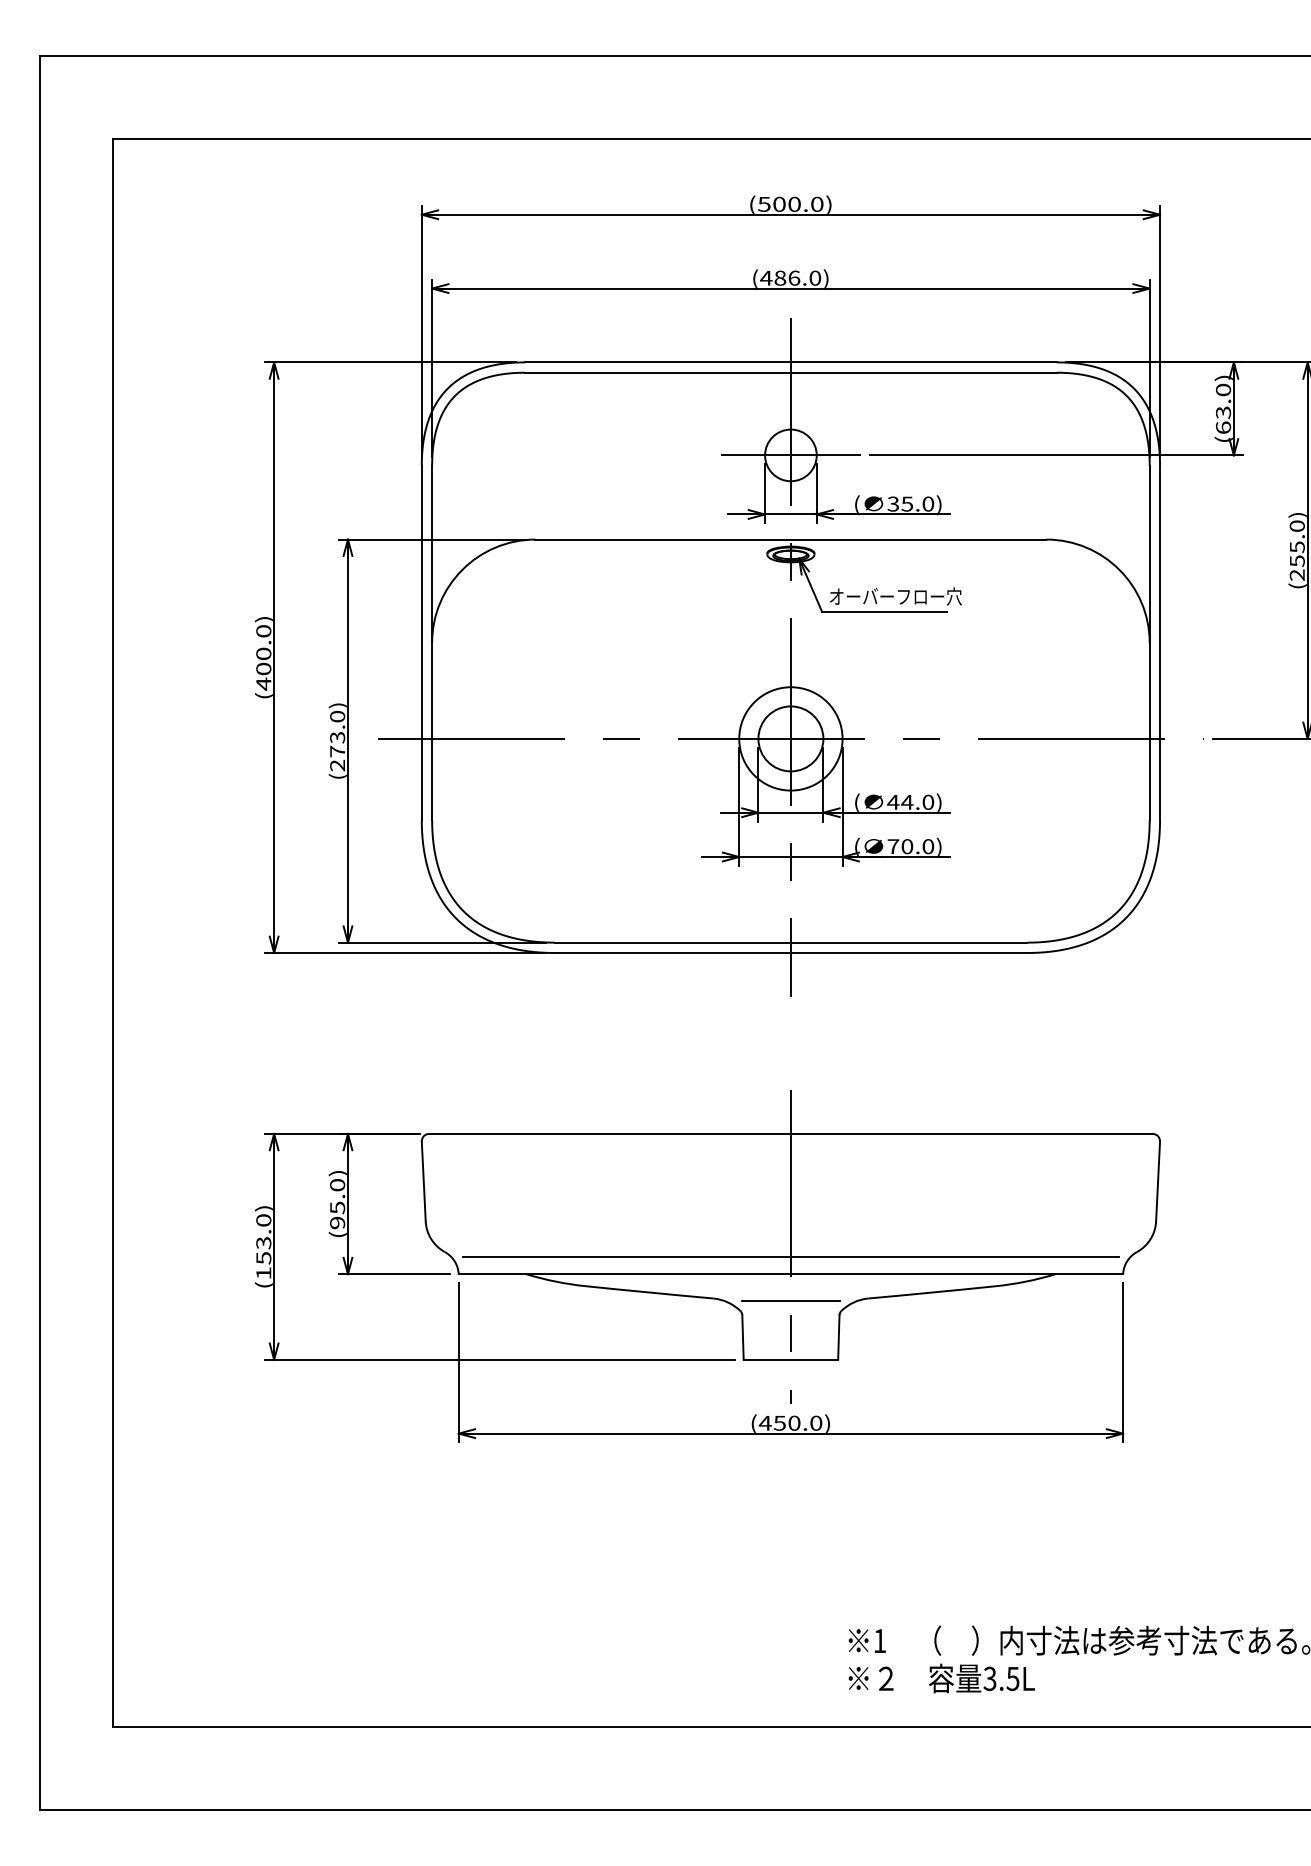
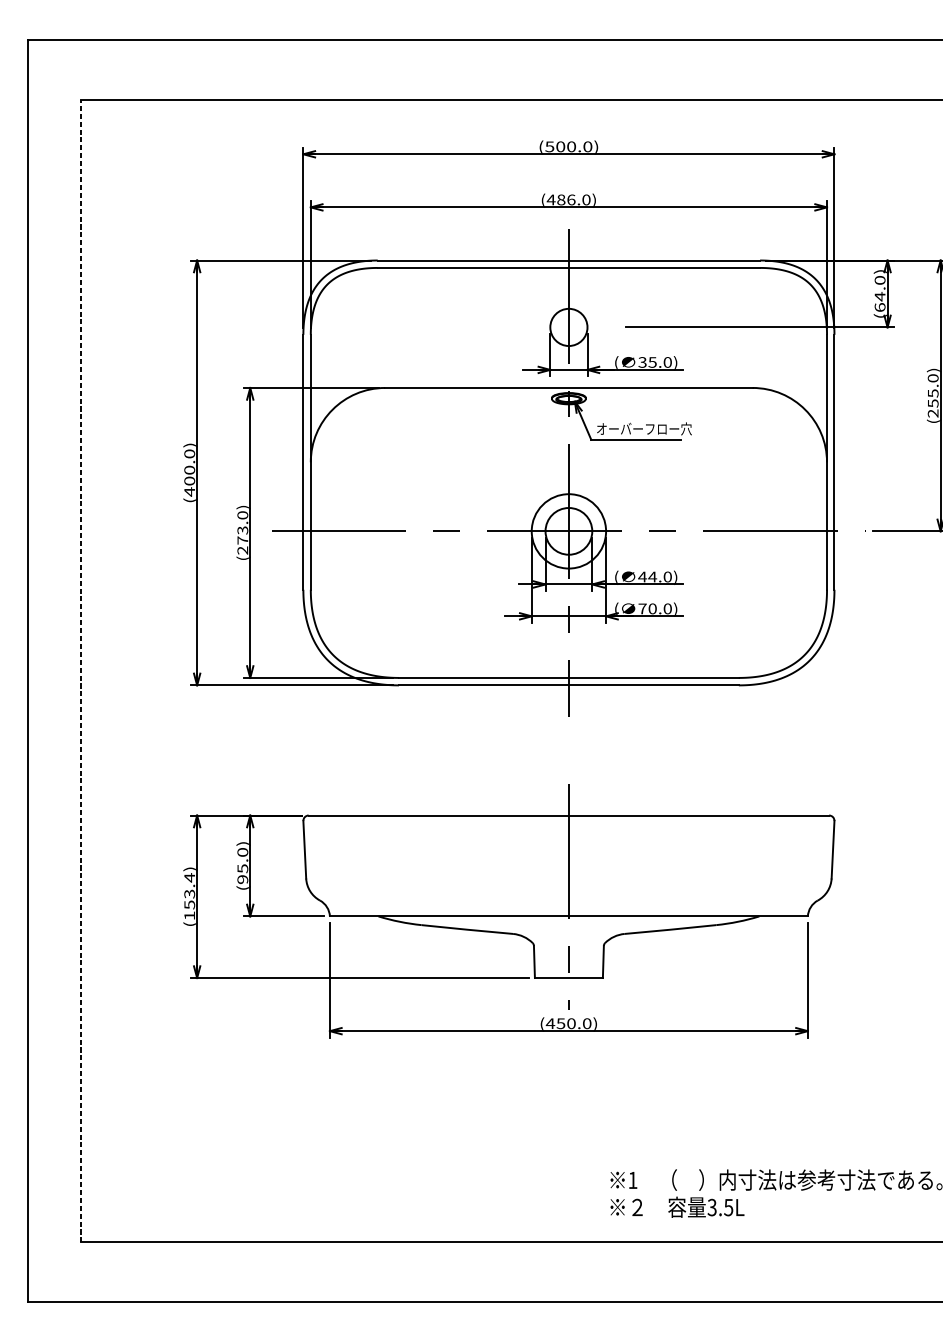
text: (1223, 412) -> (880, 296), (63.0) -> (64.0)
line: (790, 455) -> (568, 327), removed
line: (113, 932) -> (81, 670), solid -> dashed
text: (263, 1220) -> (189, 877), (153.0) -> (153.4)
line: (790, 1256) -> (568, 903), removed
line: (790, 1301) -> (568, 936), removed

